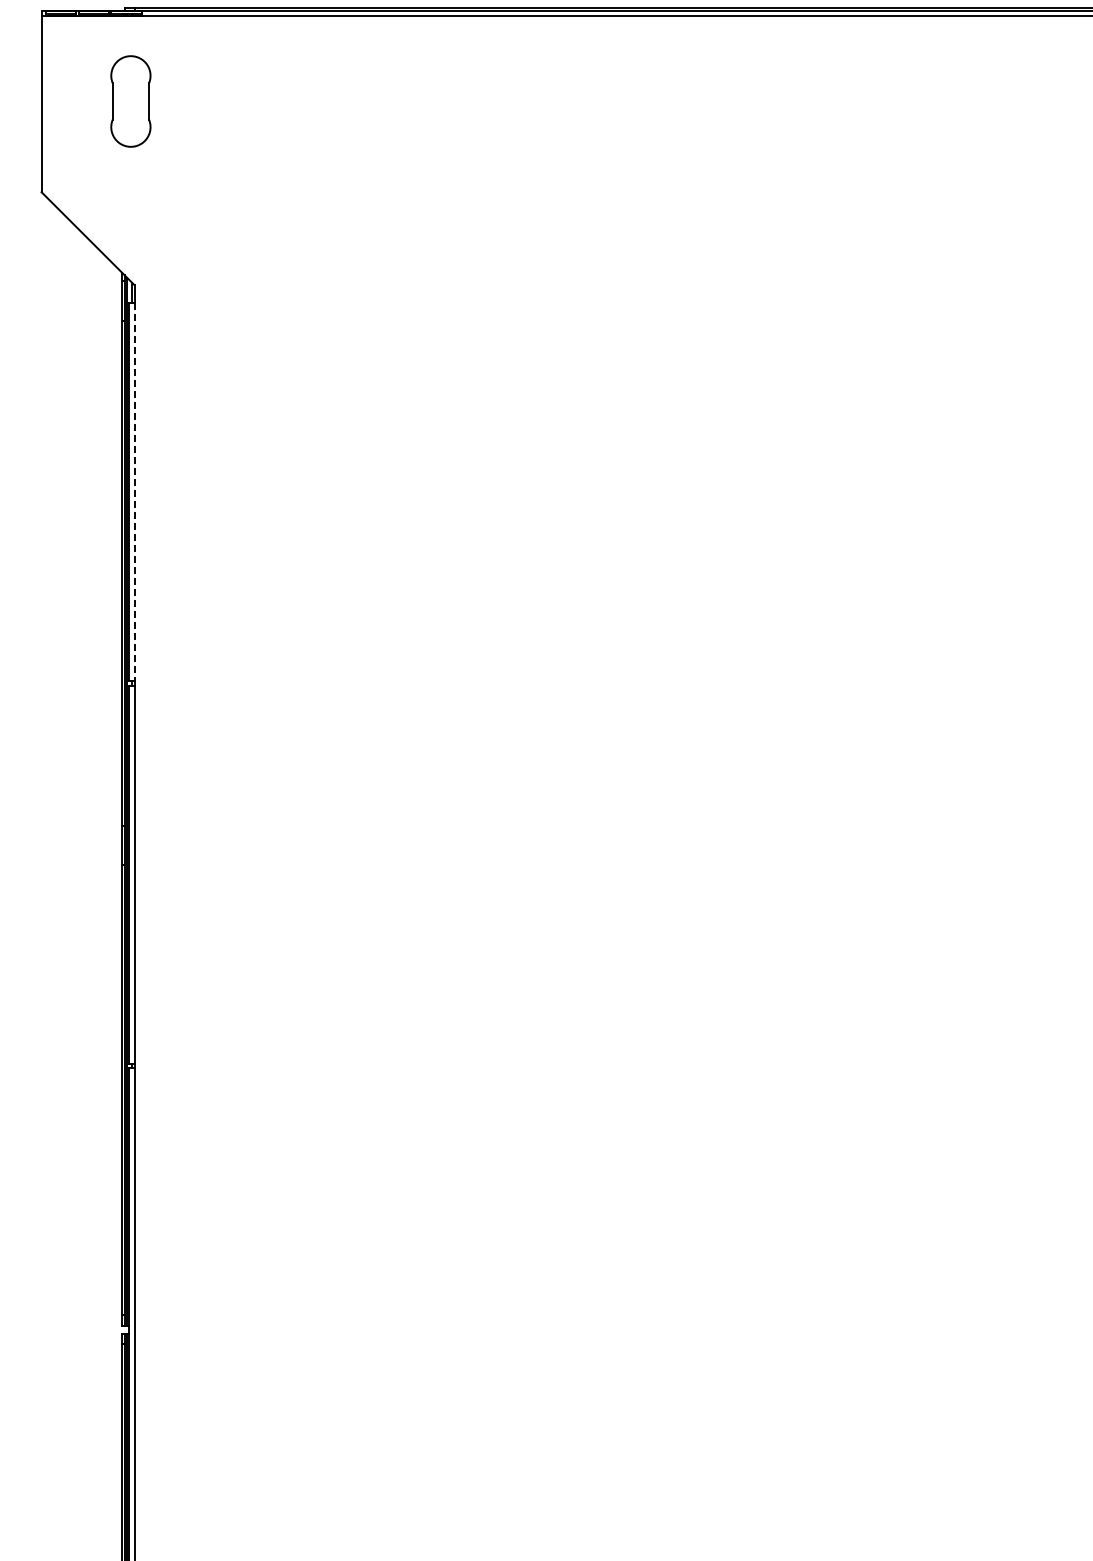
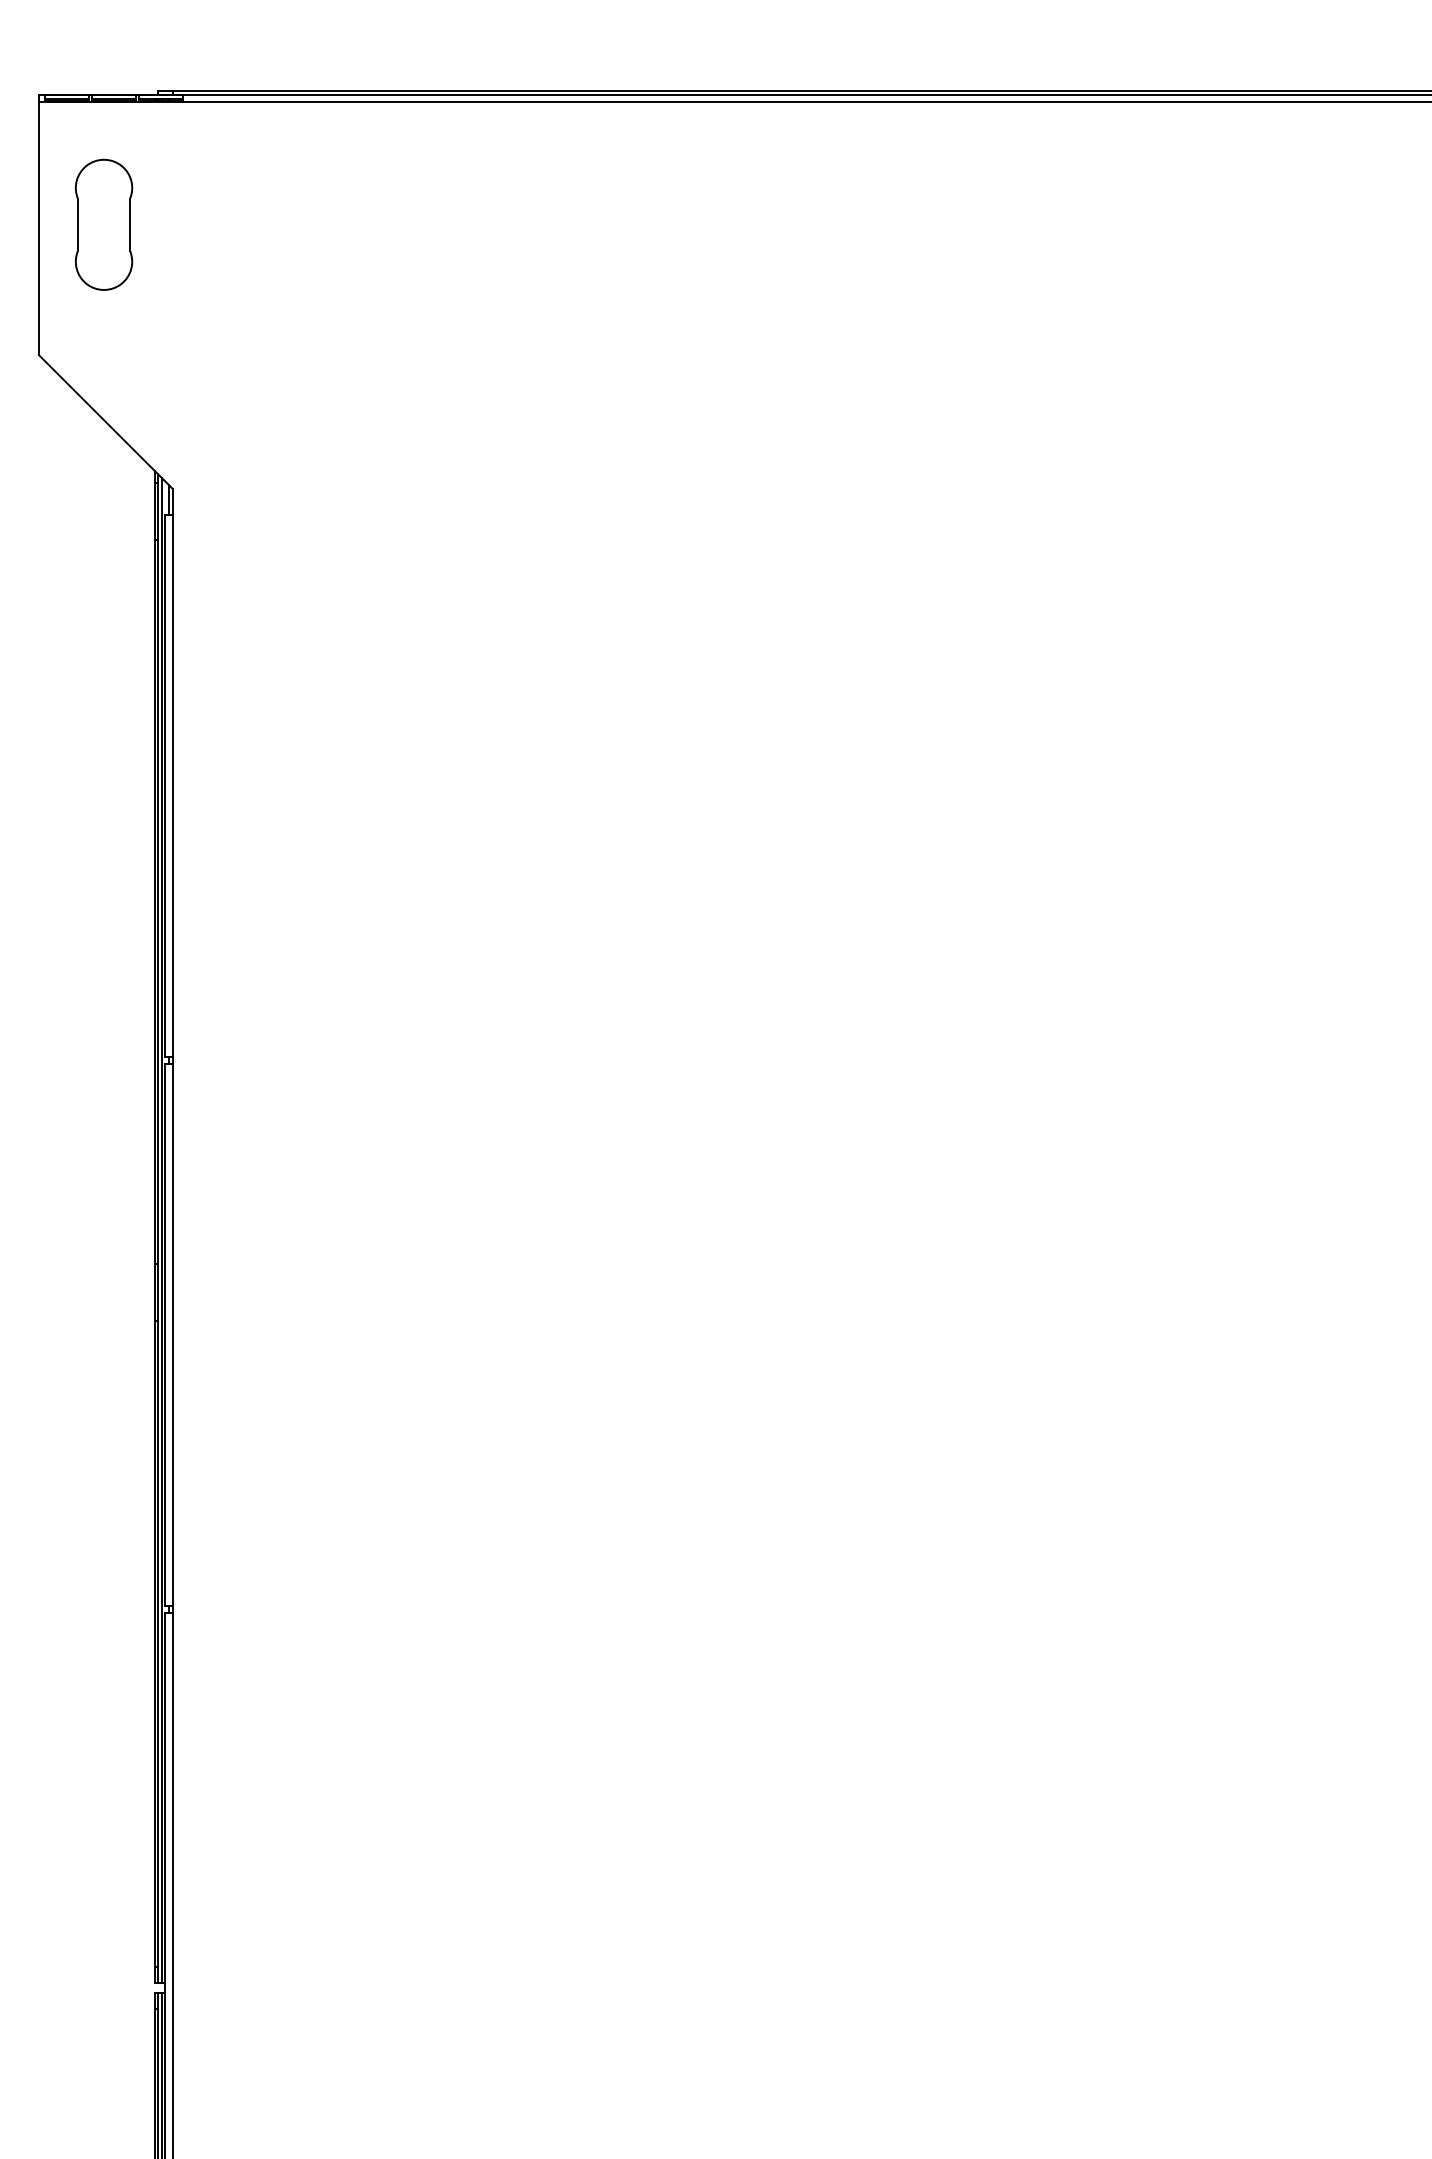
part: (130, 101) -> (103, 224), moved
line: (134, 492) -> (172, 786), dashed -> solid

